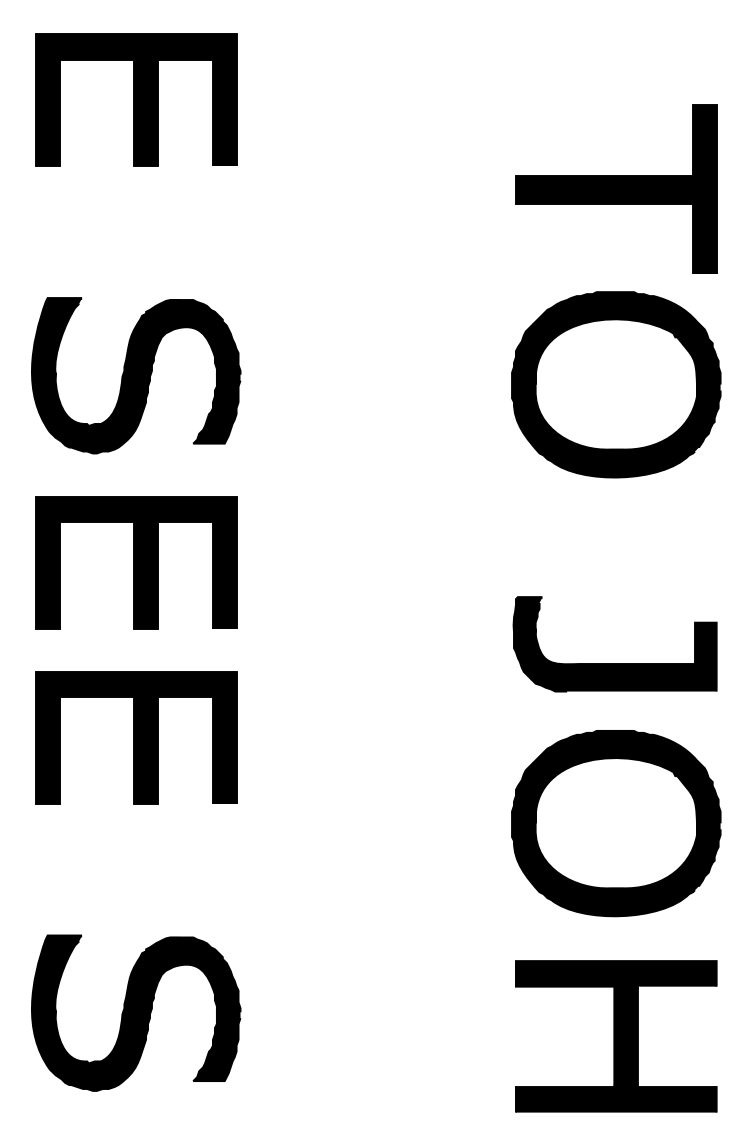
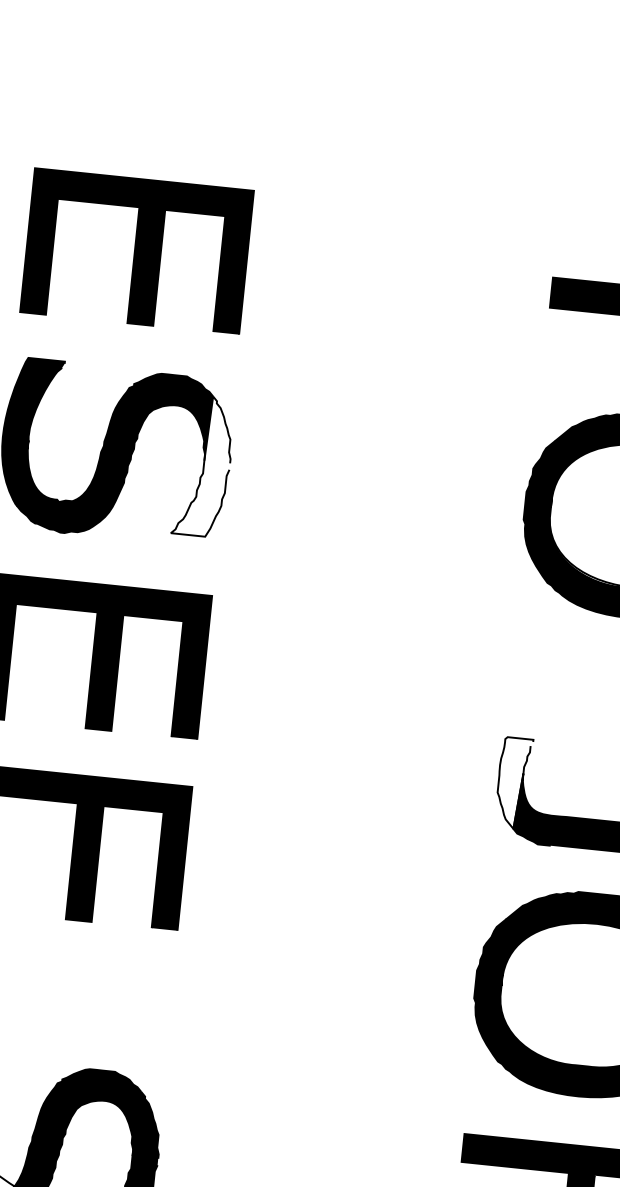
part: (136, 99) -> (137, 250), moved
fill: (216, 379) -> (203, 465), removed
fill: (527, 638) -> (513, 783), removed

